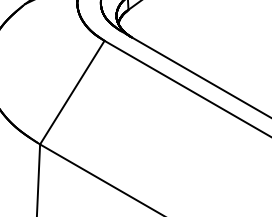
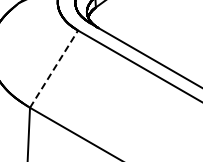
line: (72, 91) -> (54, 68), solid -> dashed

